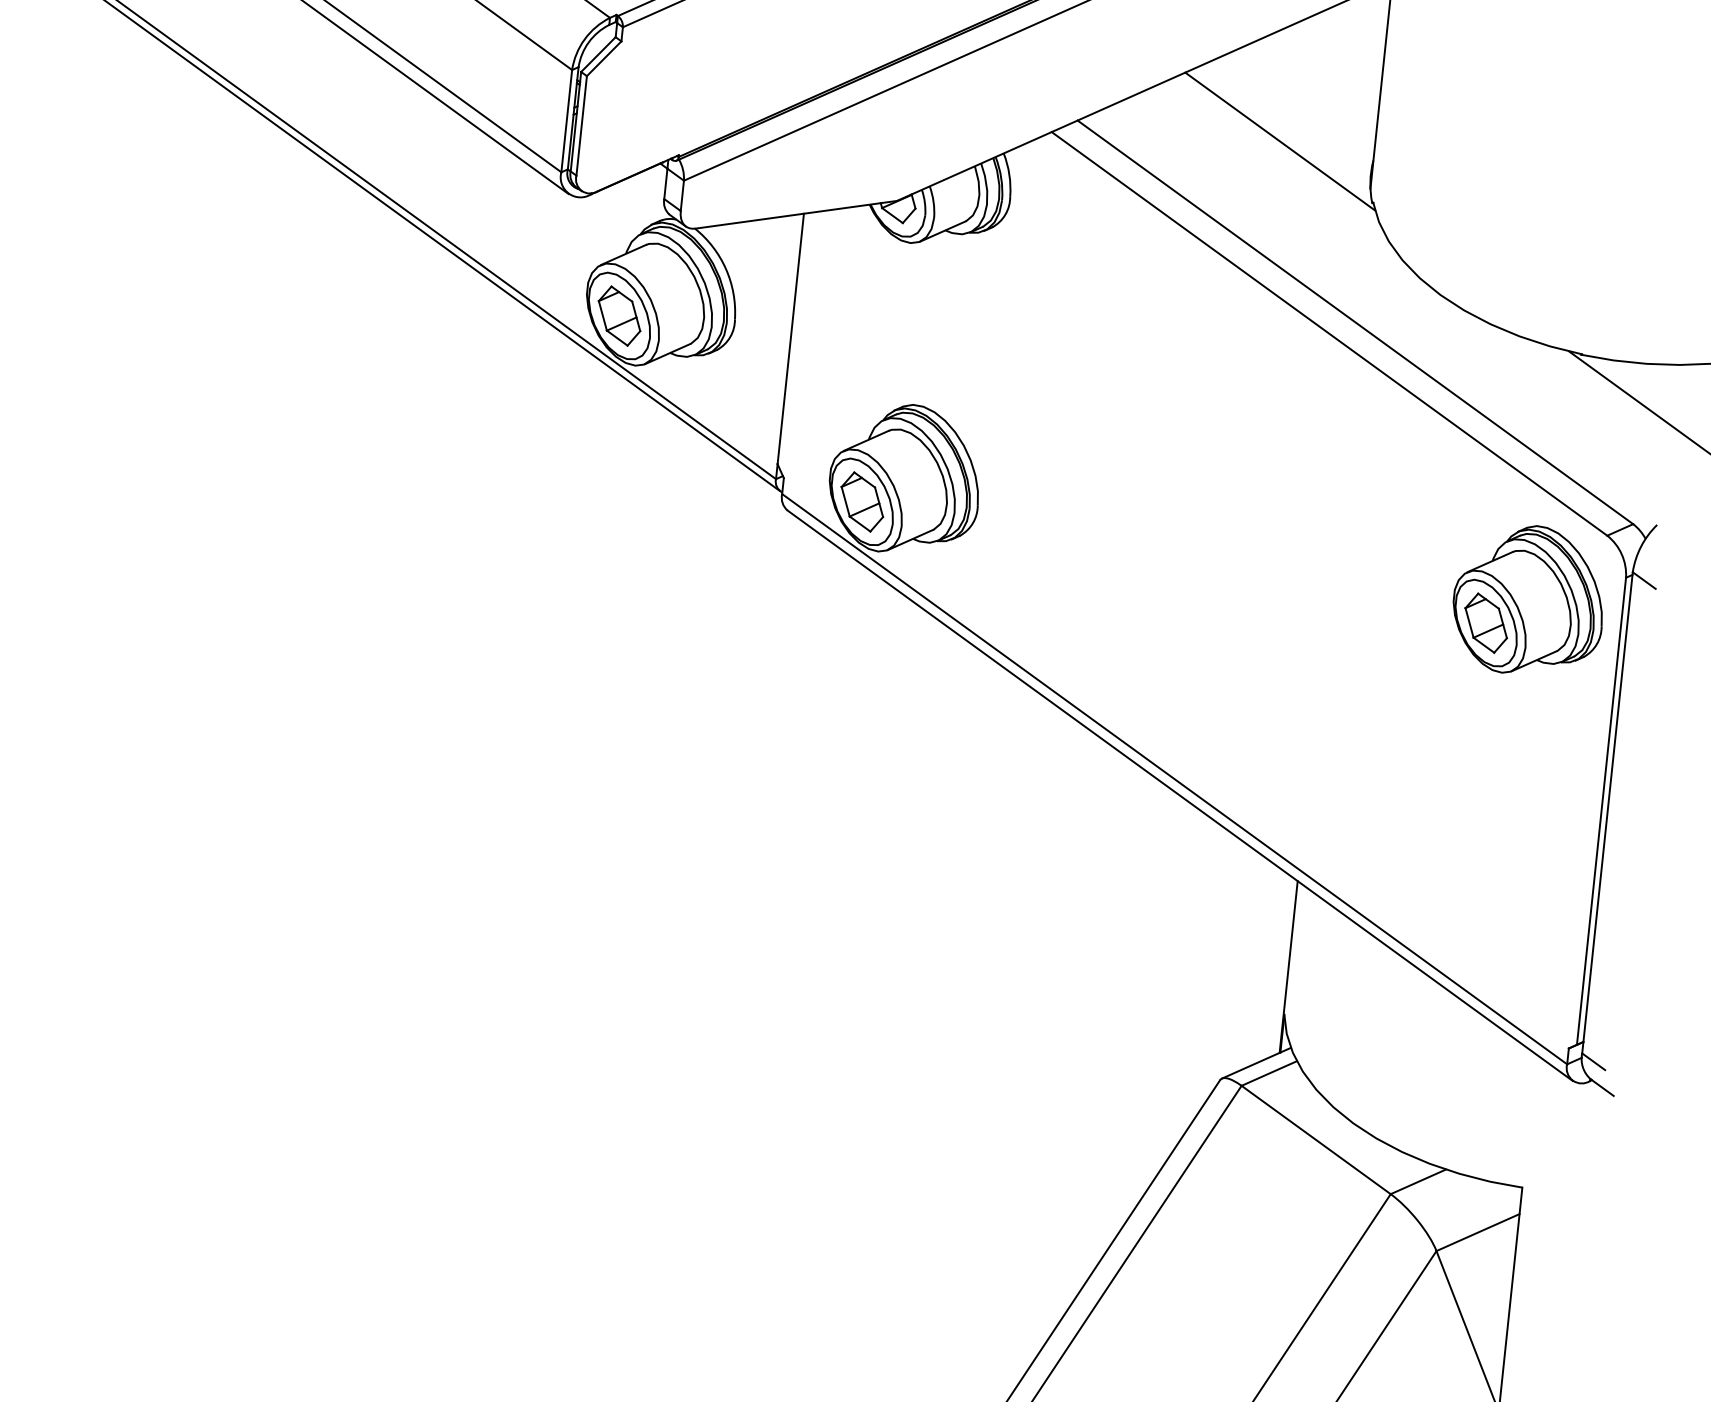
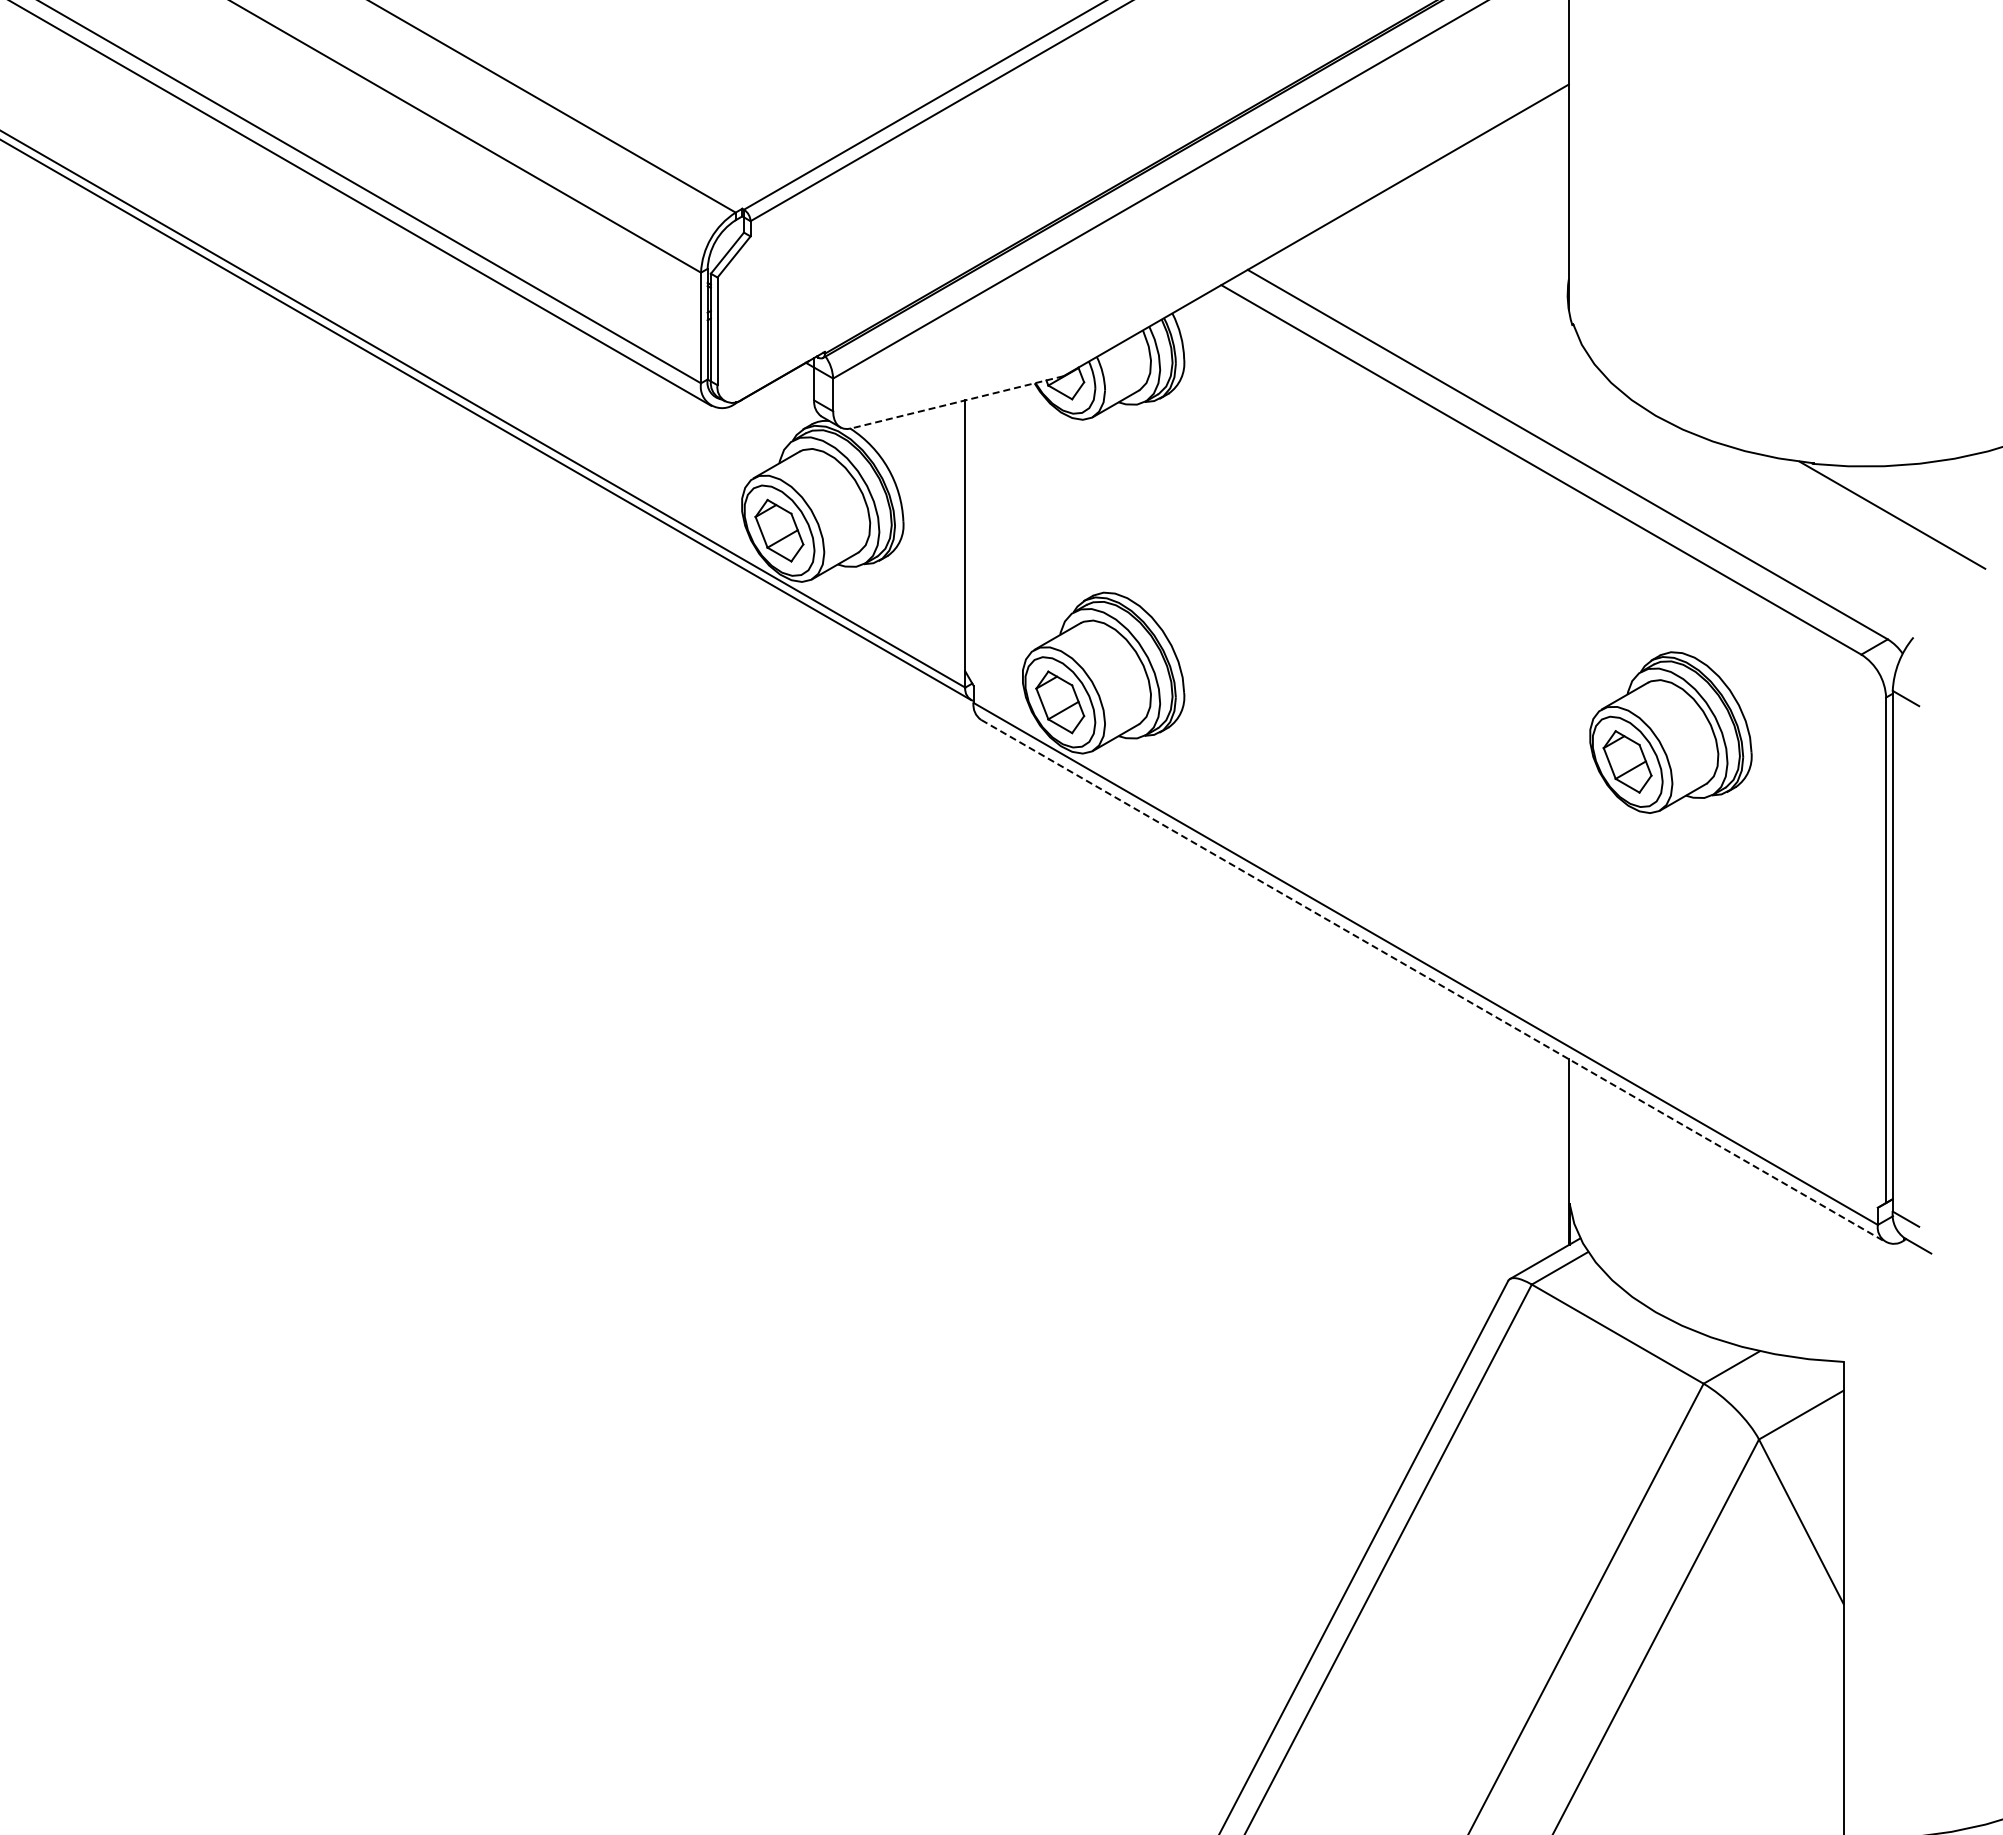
line: (1279, 141) -> (1466, 269), removed
line: (795, 214) -> (956, 402), solid -> dashed
part: (1528, 600) -> (1670, 732), moved
line: (1180, 796) -> (1433, 981), solid -> dashed

